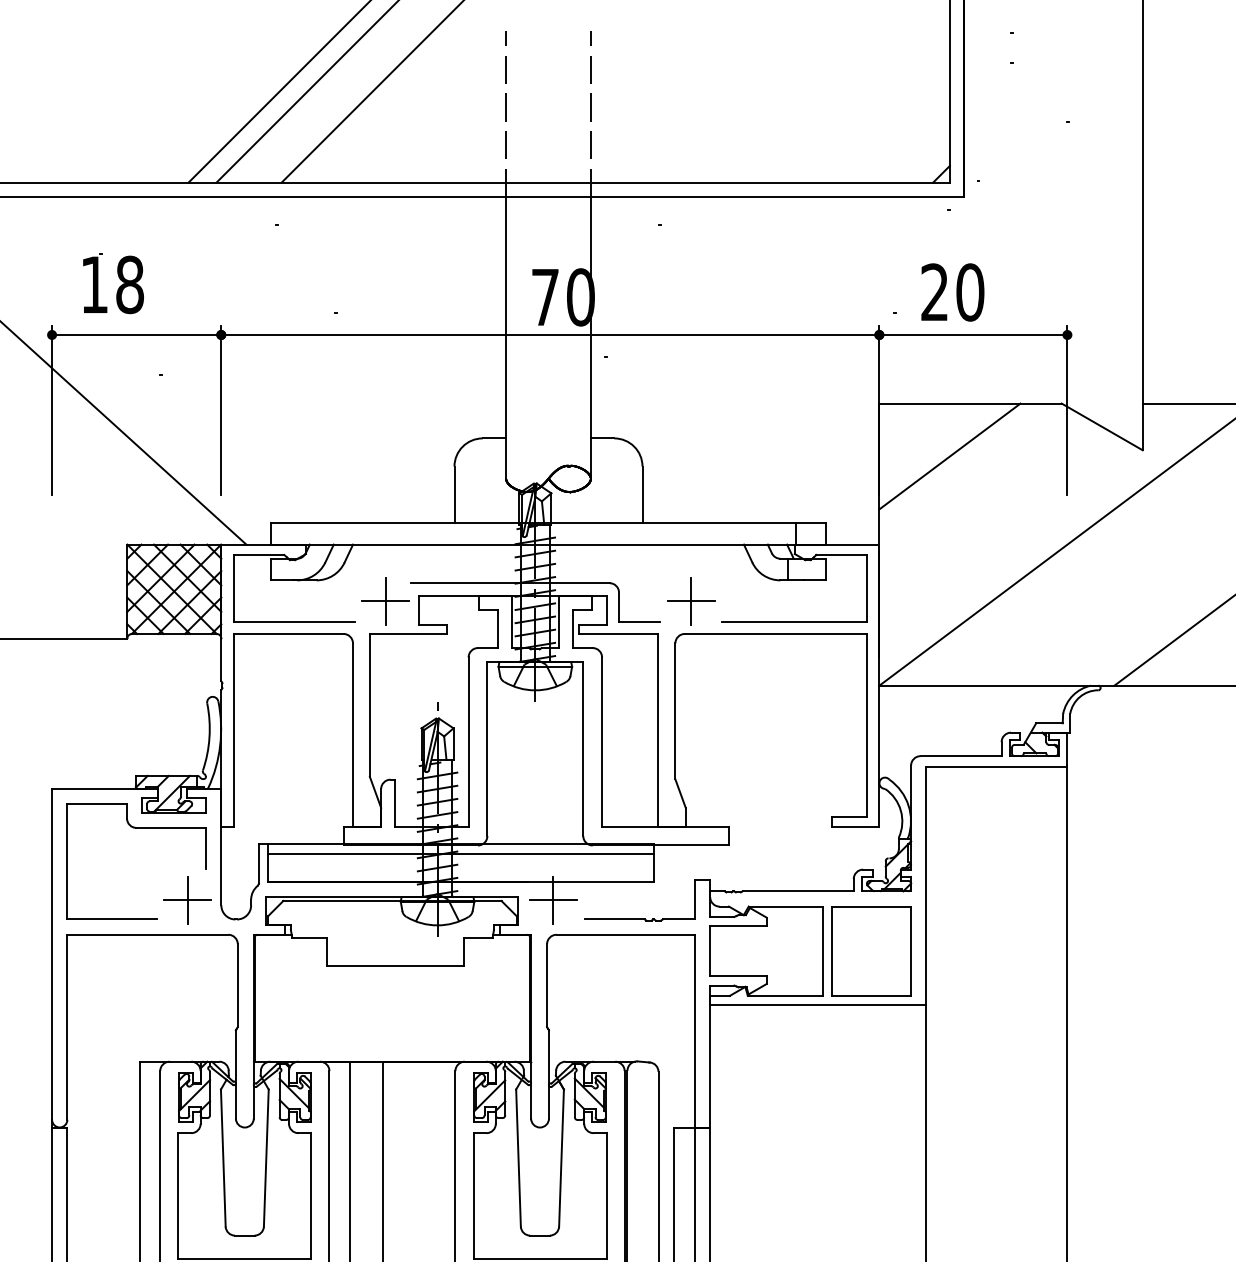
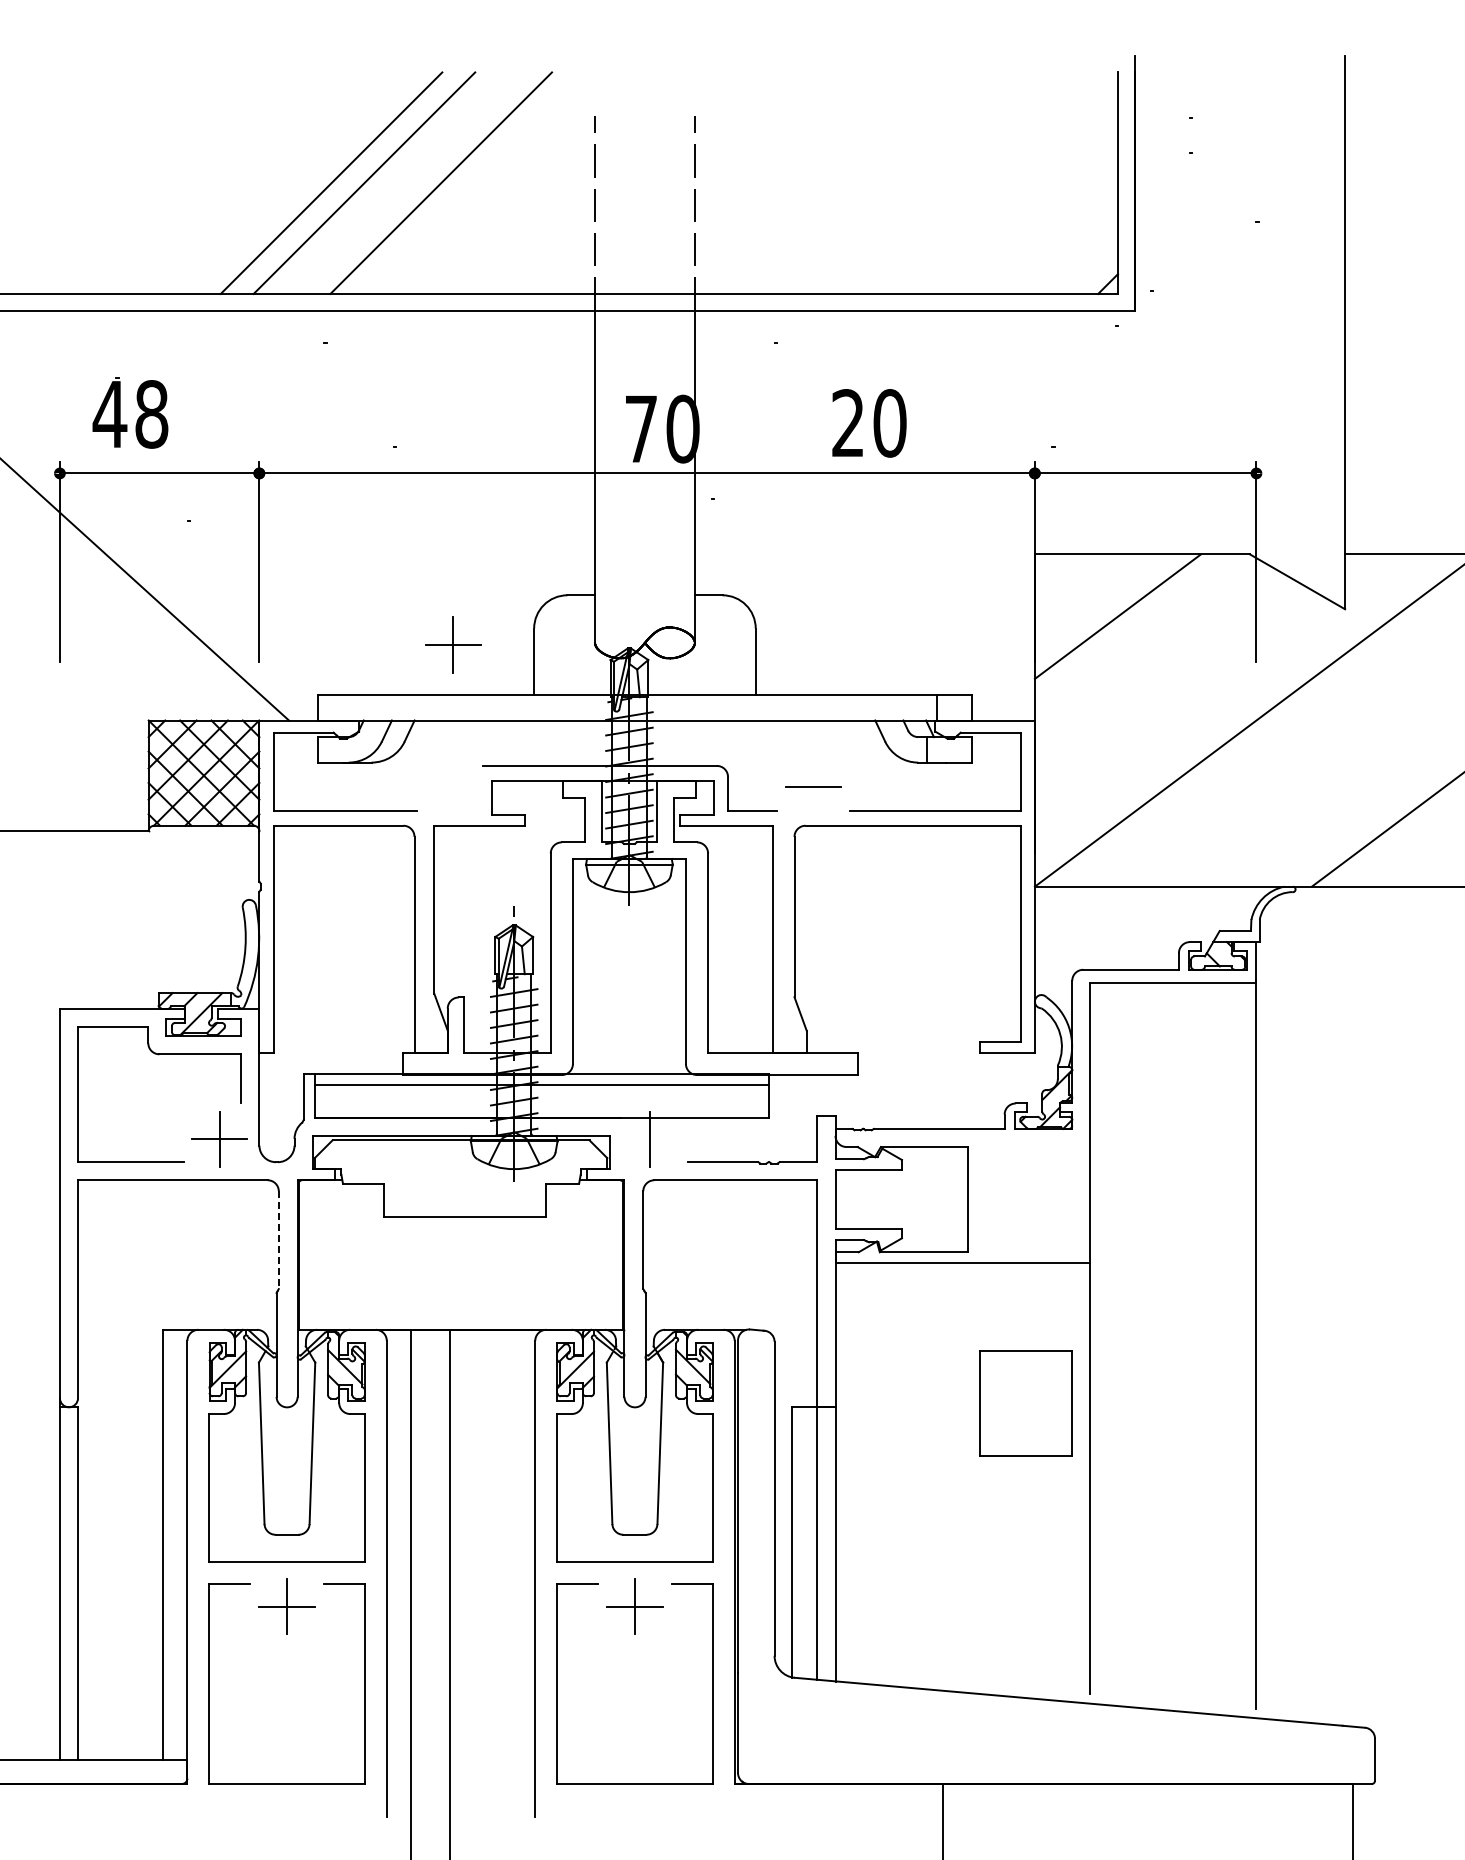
text: (94, 284) -> (109, 414), 18 -> 48
text: (952, 292) -> (869, 423), moved
part: (386, 600) -> (453, 644), moved
line: (691, 600) -> (813, 786), removed
line: (553, 900) -> (650, 1139), removed
part: (871, 951) -> (1025, 1403), moved
line: (237, 985) -> (278, 1240), solid -> dashed

